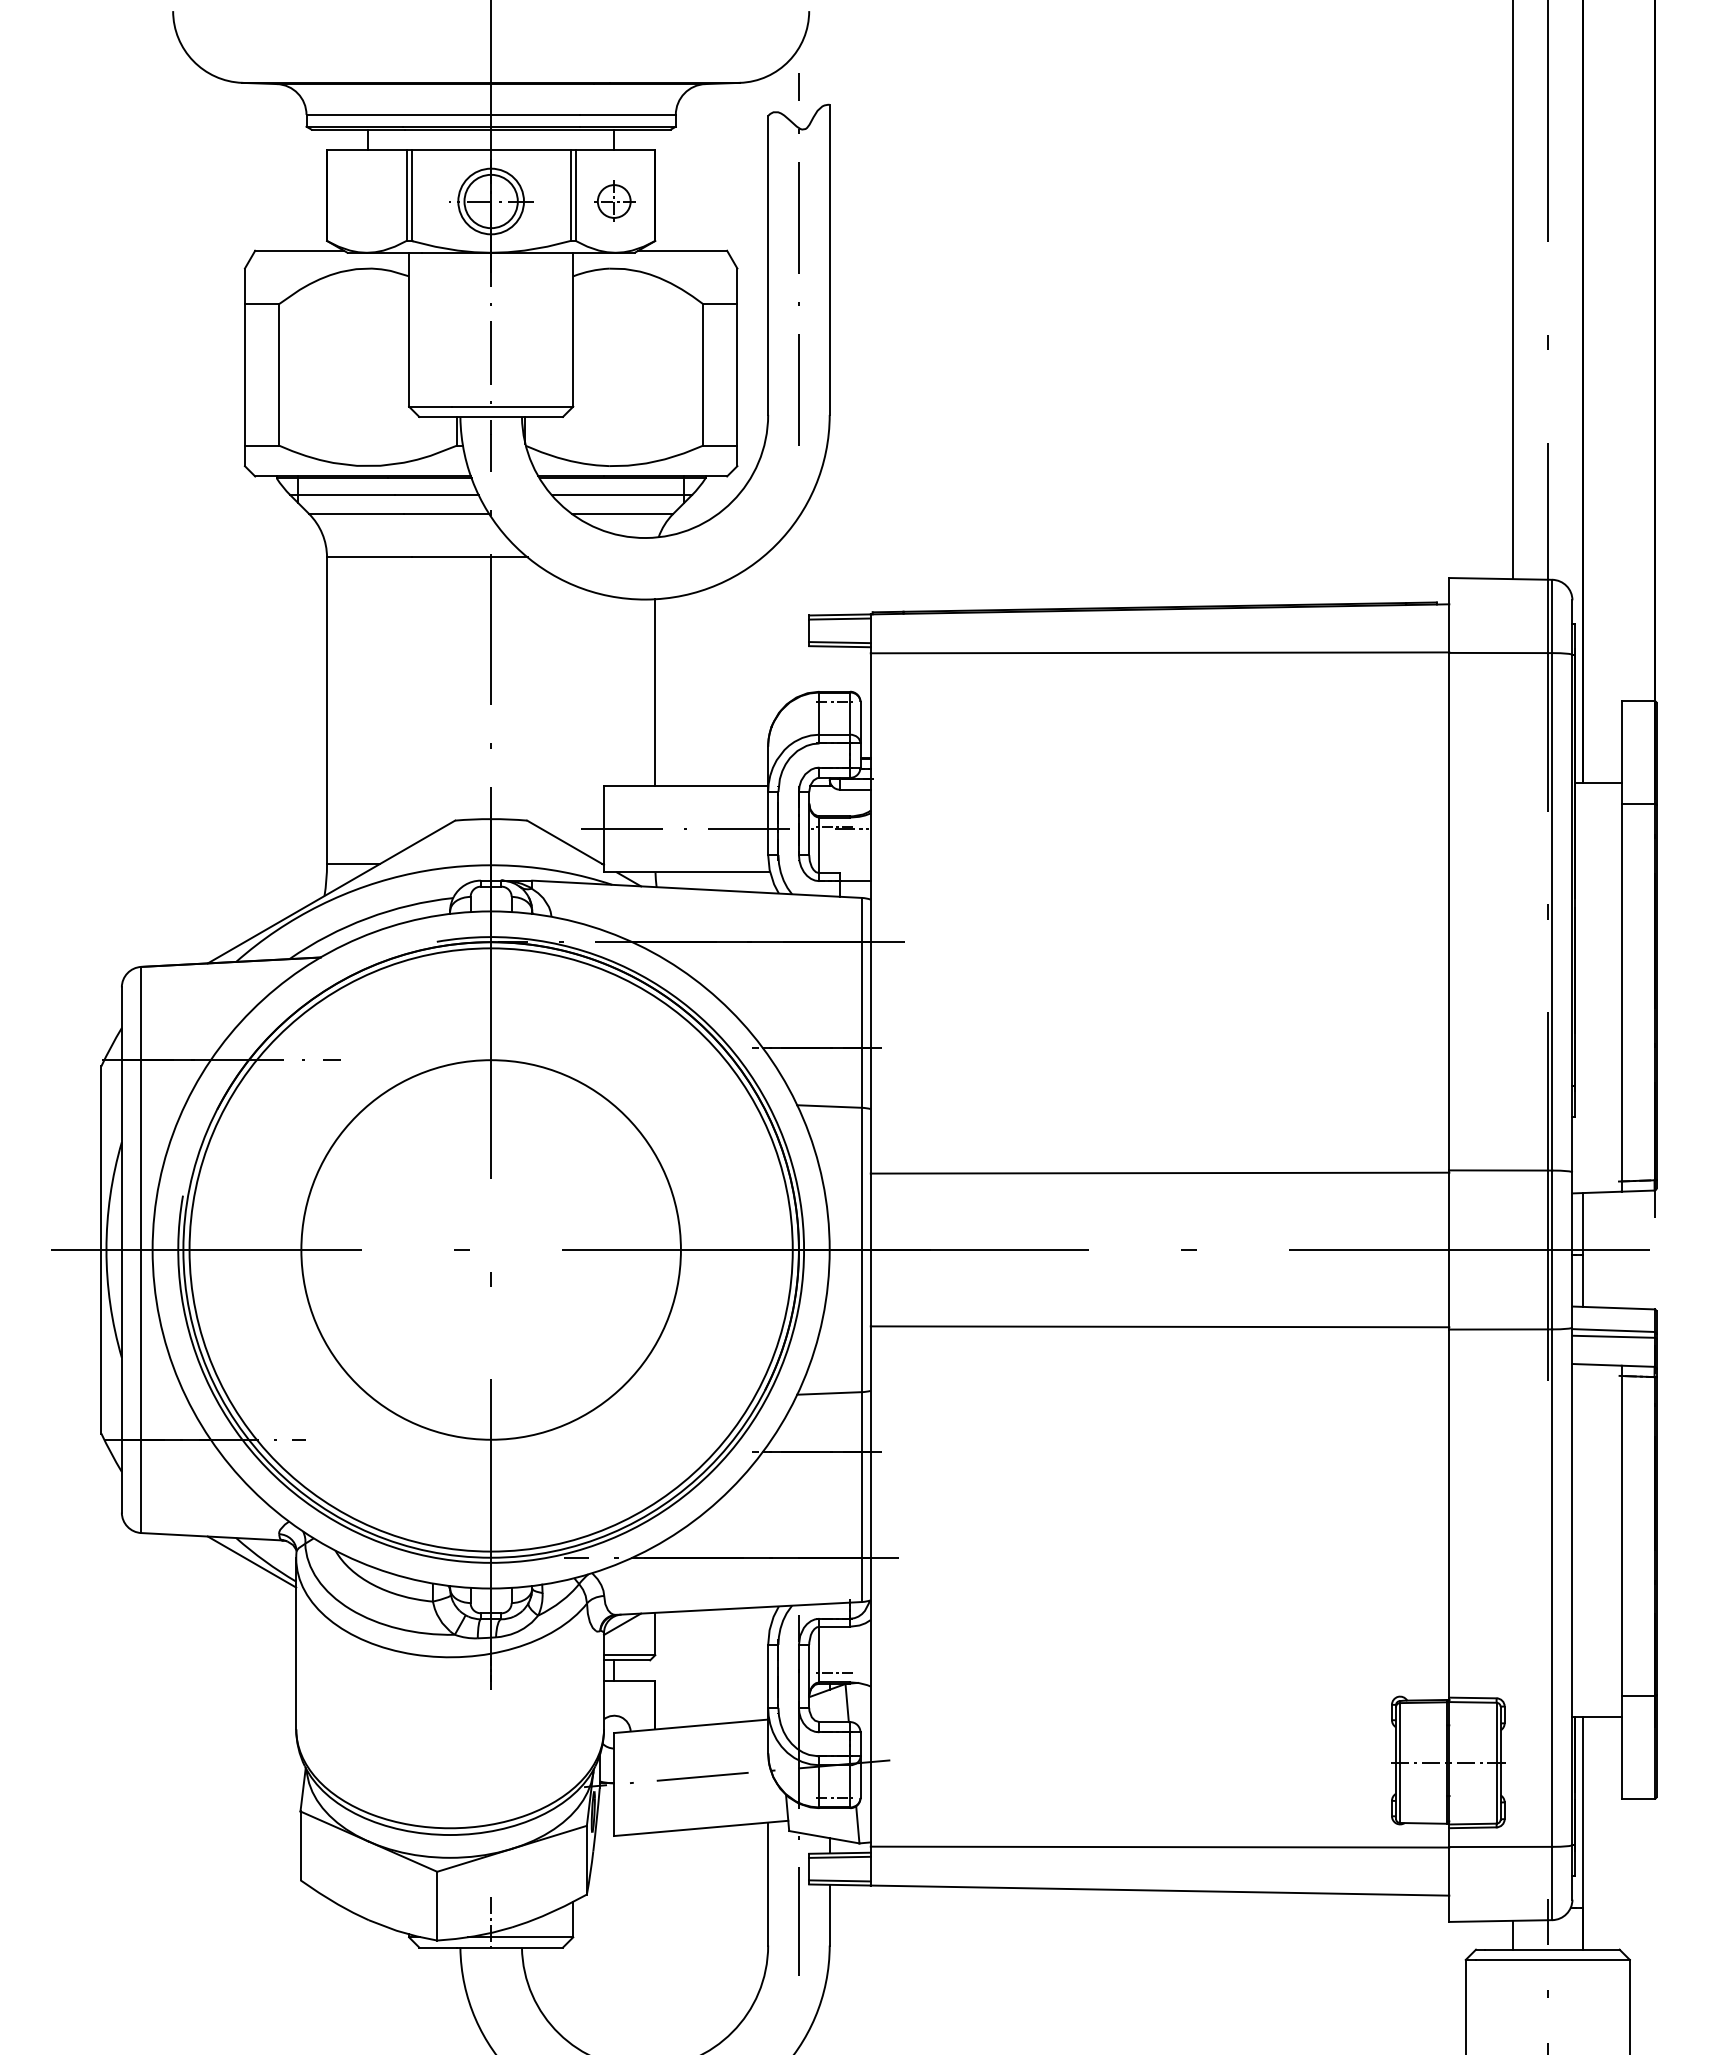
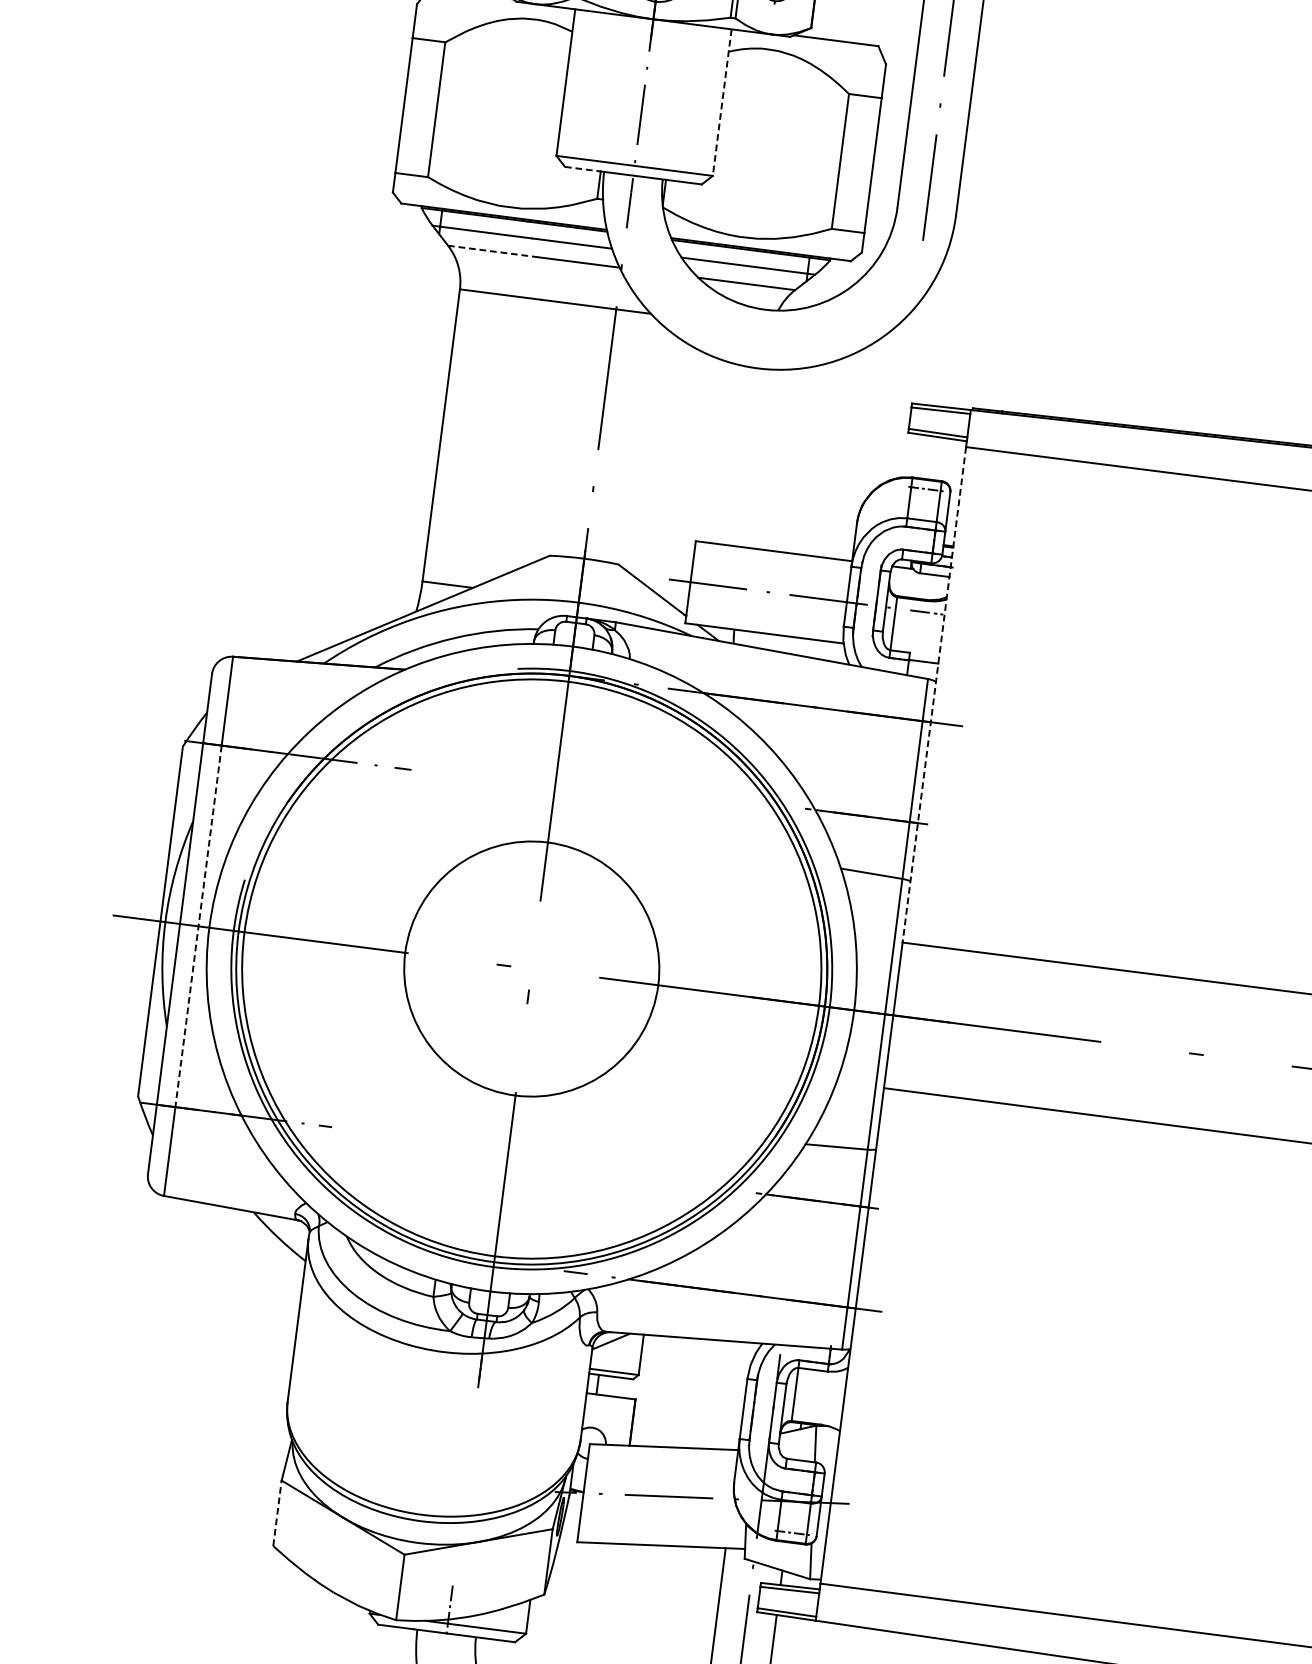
line: (573, 329) -> (722, 102), solid -> dashed
line: (438, 416) -> (583, 168), solid -> dashed
line: (356, 513) -> (493, 251), solid -> dashed
line: (655, 692) -> (756, 458), removed
line: (834, 826) -> (910, 607), removed
line: (870, 913) -> (934, 694), solid -> dashed
line: (141, 1249) -> (198, 925), solid -> dashed
circle: (490, 1249) -> (531, 968), size x0.7
line: (251, 1561) -> (265, 1236), removed
line: (834, 1673) -> (807, 1414), removed
line: (300, 1845) -> (277, 1512), solid -> dashed

